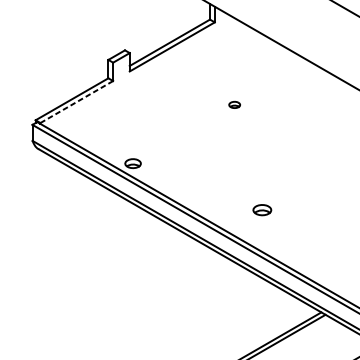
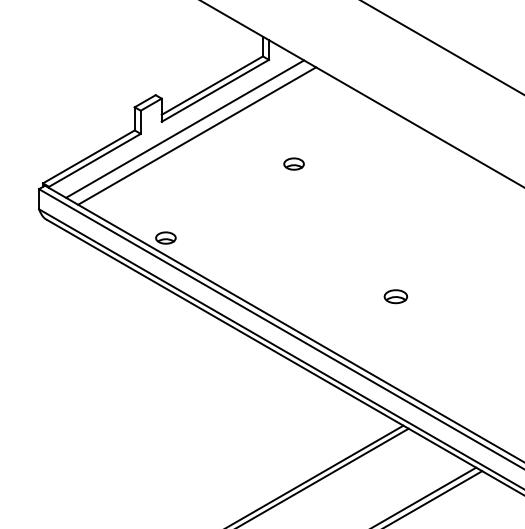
line: (148, 76) -> (185, 128), added
line: (158, 82) -> (197, 135), added
line: (76, 102) -> (94, 160), dashed -> solid
part: (234, 104) -> (293, 163), size x1.43
part: (262, 209) -> (395, 296), moved

